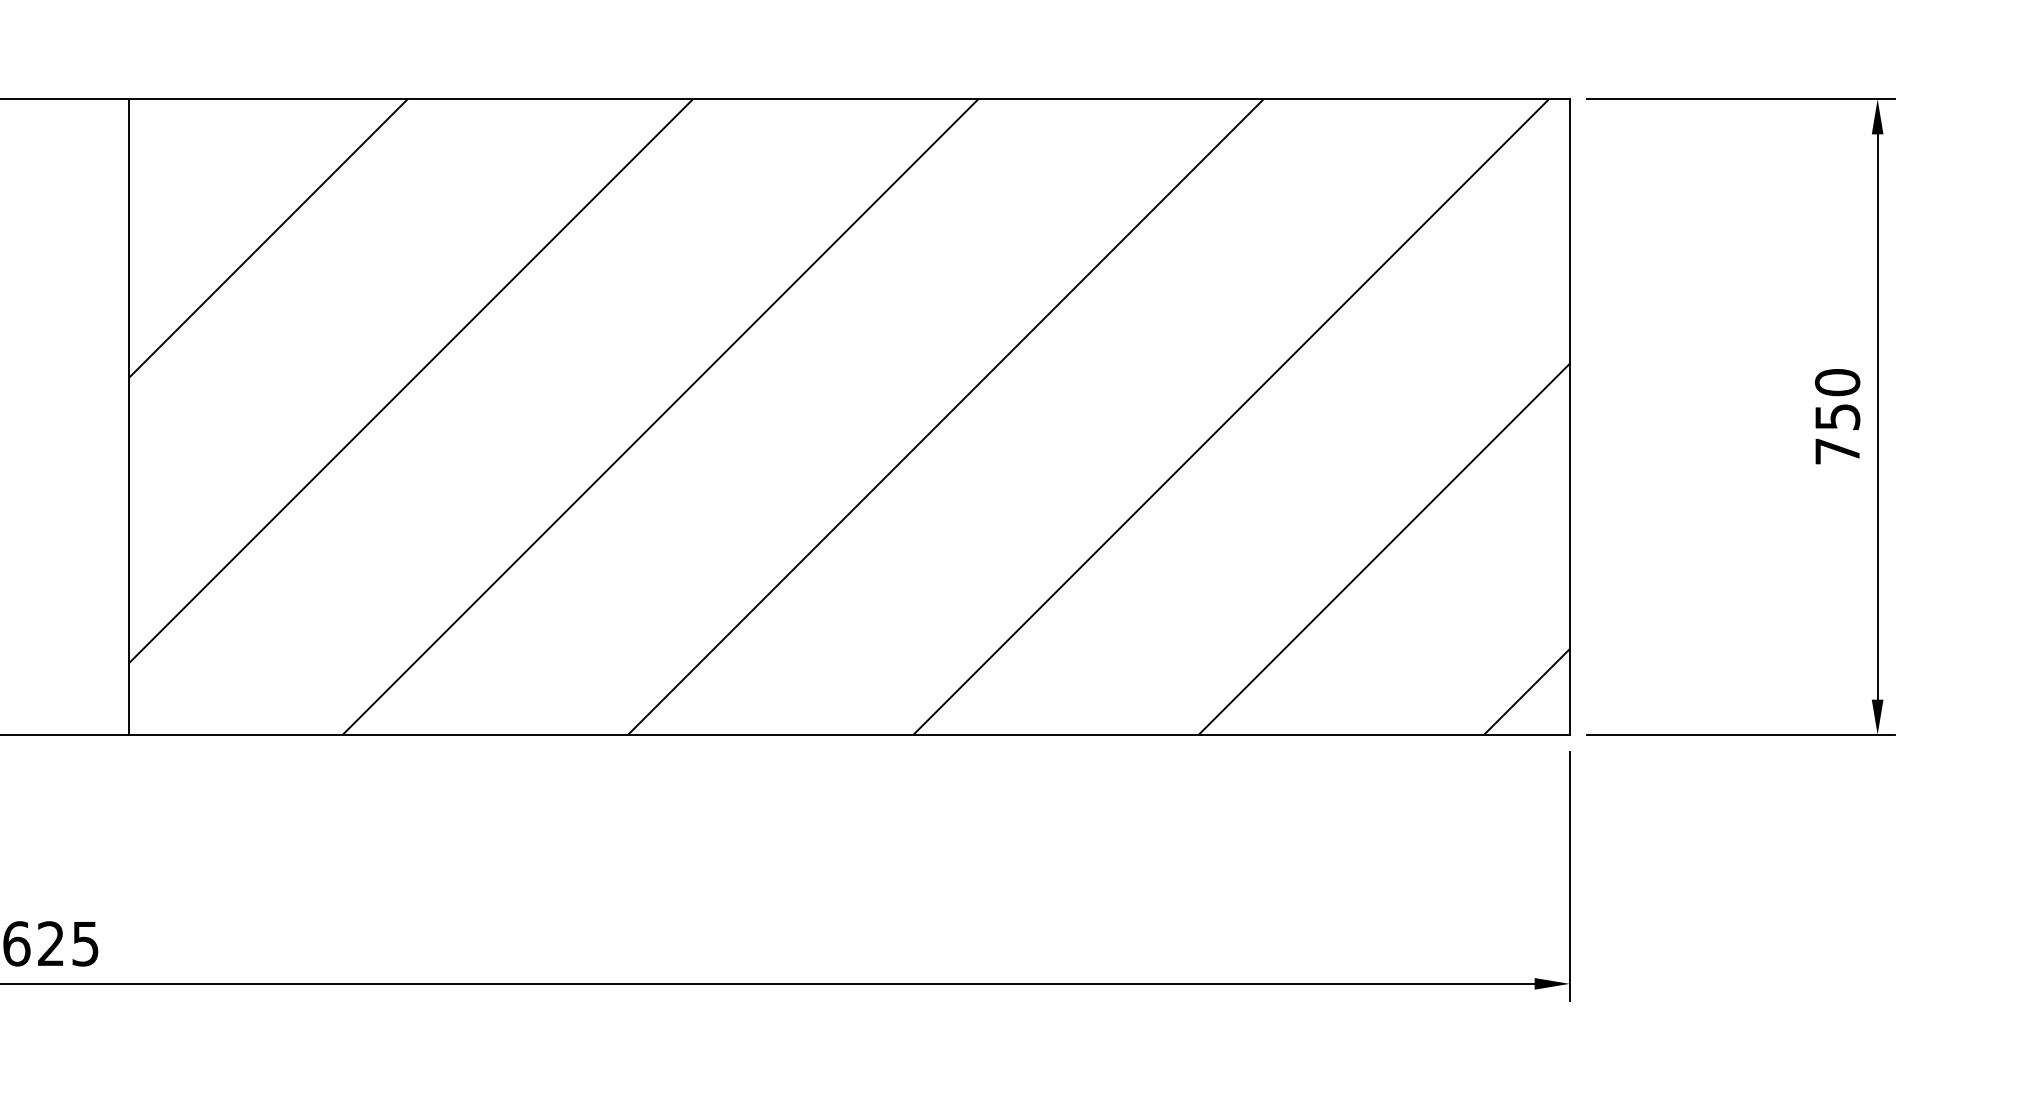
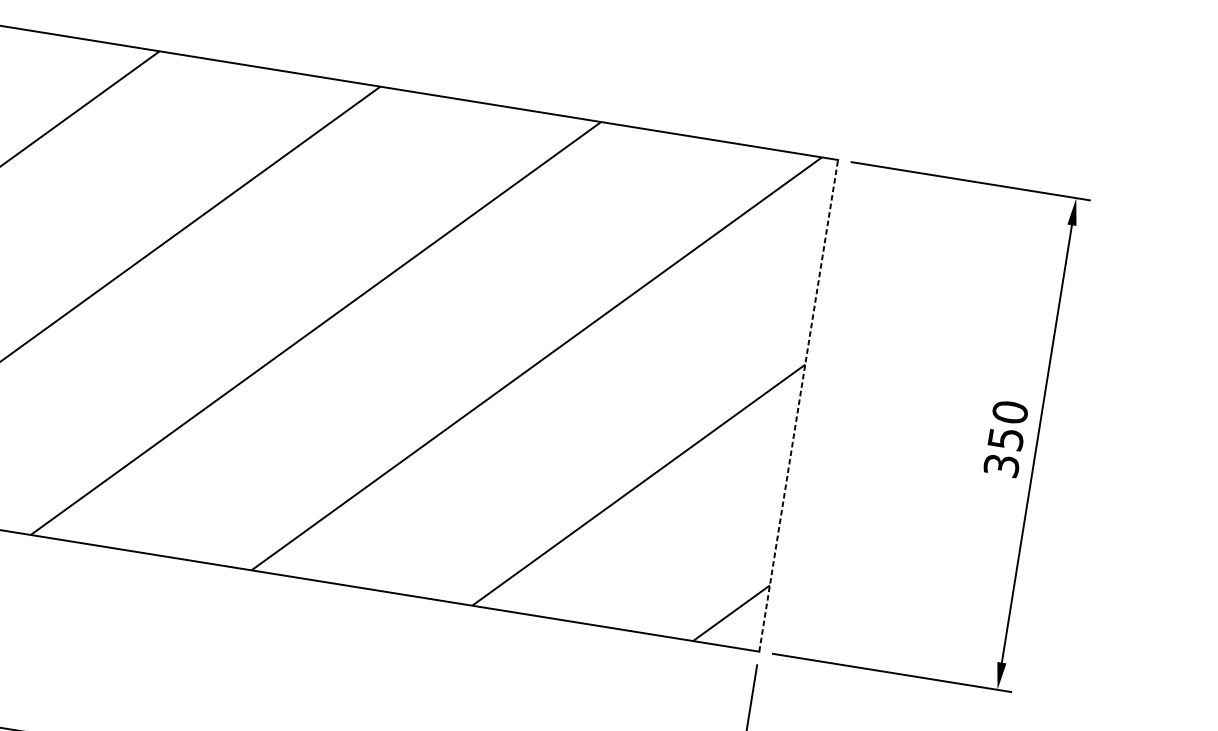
line: (1569, 417) -> (798, 406), solid -> dashed
text: (1837, 451) -> (1001, 465), 750 -> 350

